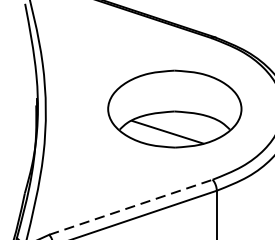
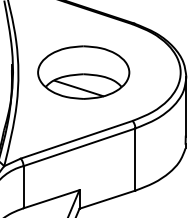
part: (174, 108) -> (83, 72), moved
line: (132, 206) -> (77, 139), dashed -> solid

